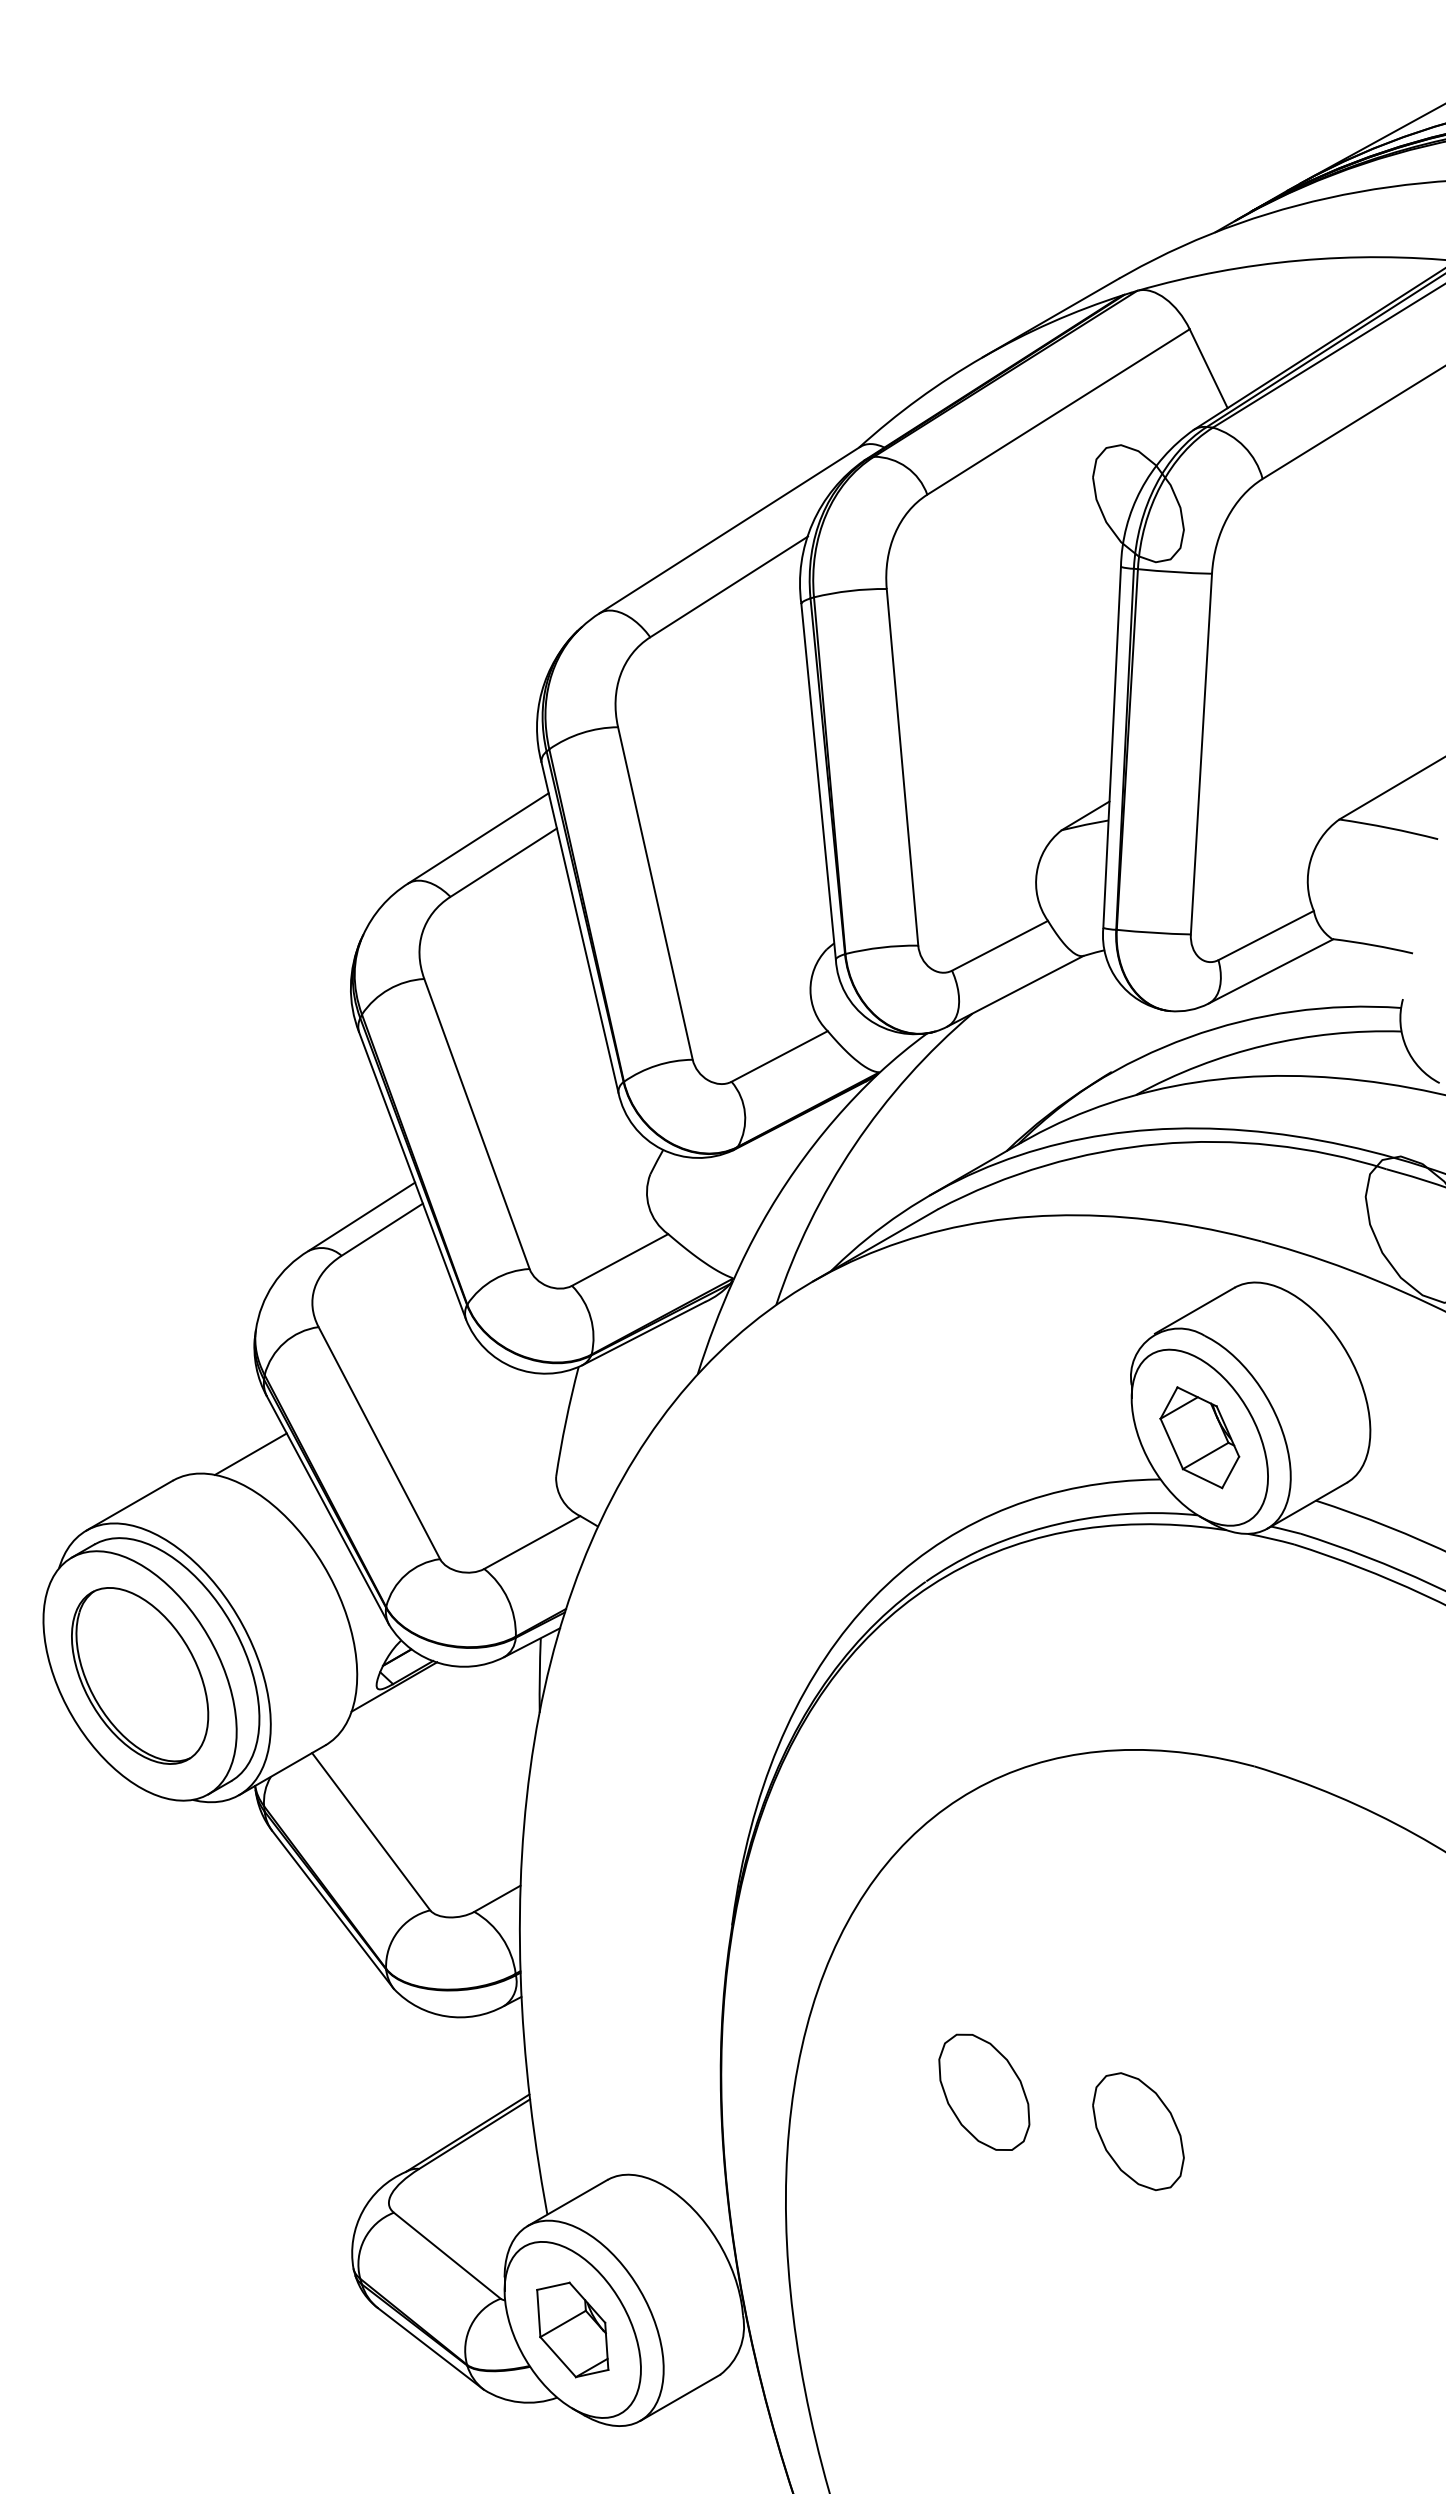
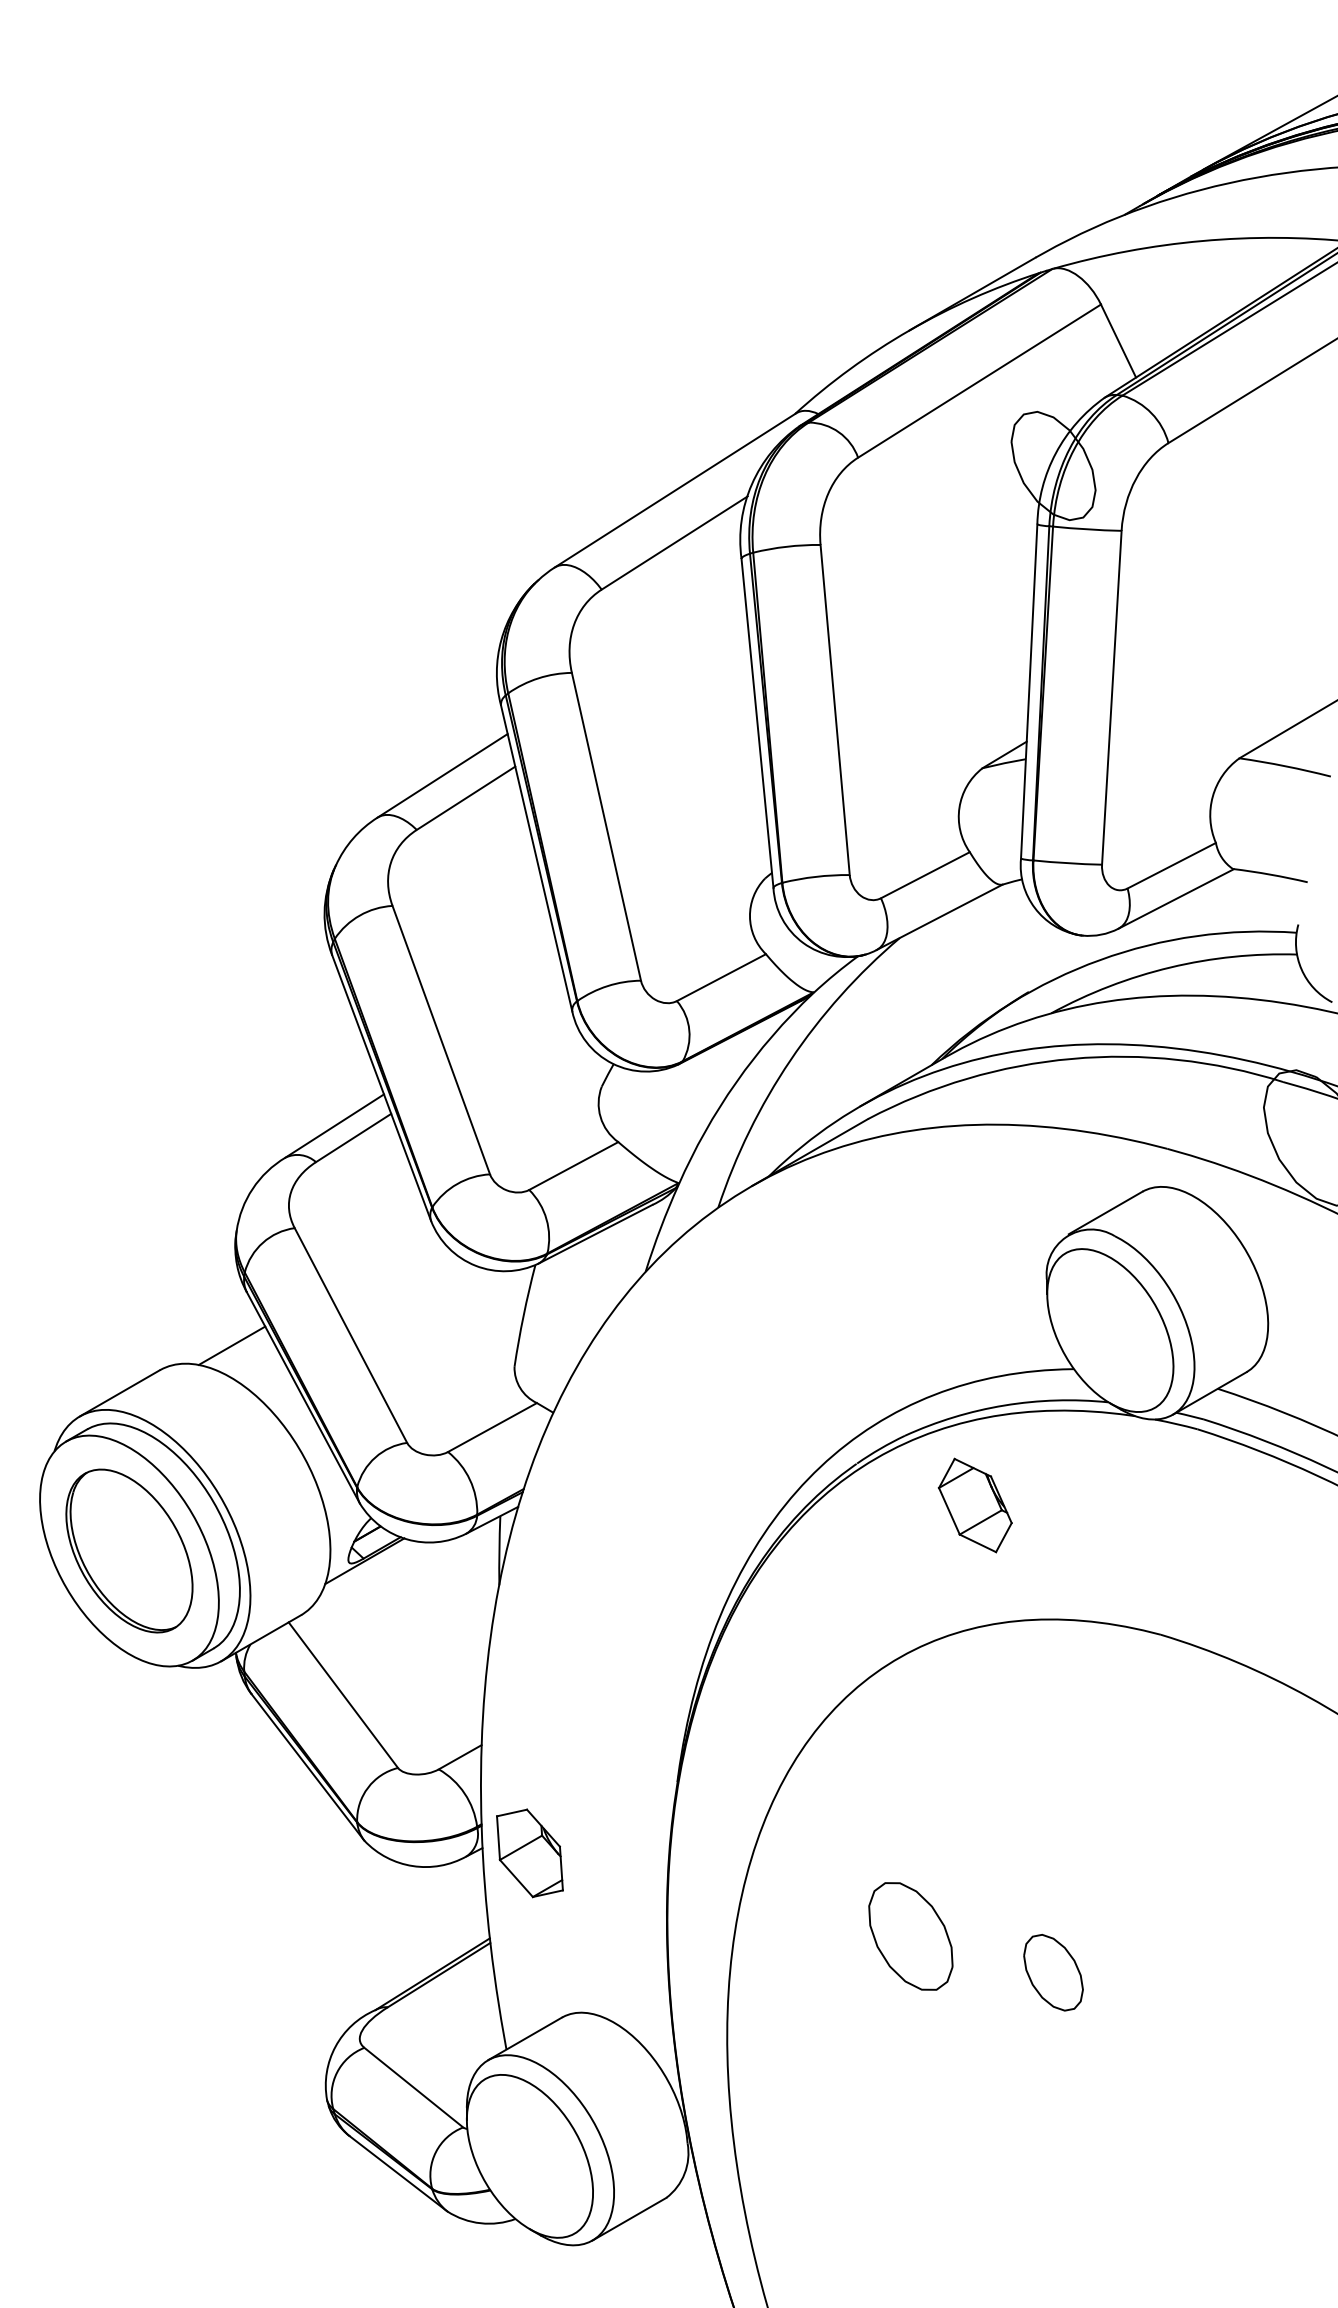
part: (1198, 1437) -> (974, 1505), moved
part: (1138, 2131) -> (1053, 1972), size x0.7
part: (572, 2330) -> (529, 1853), moved

